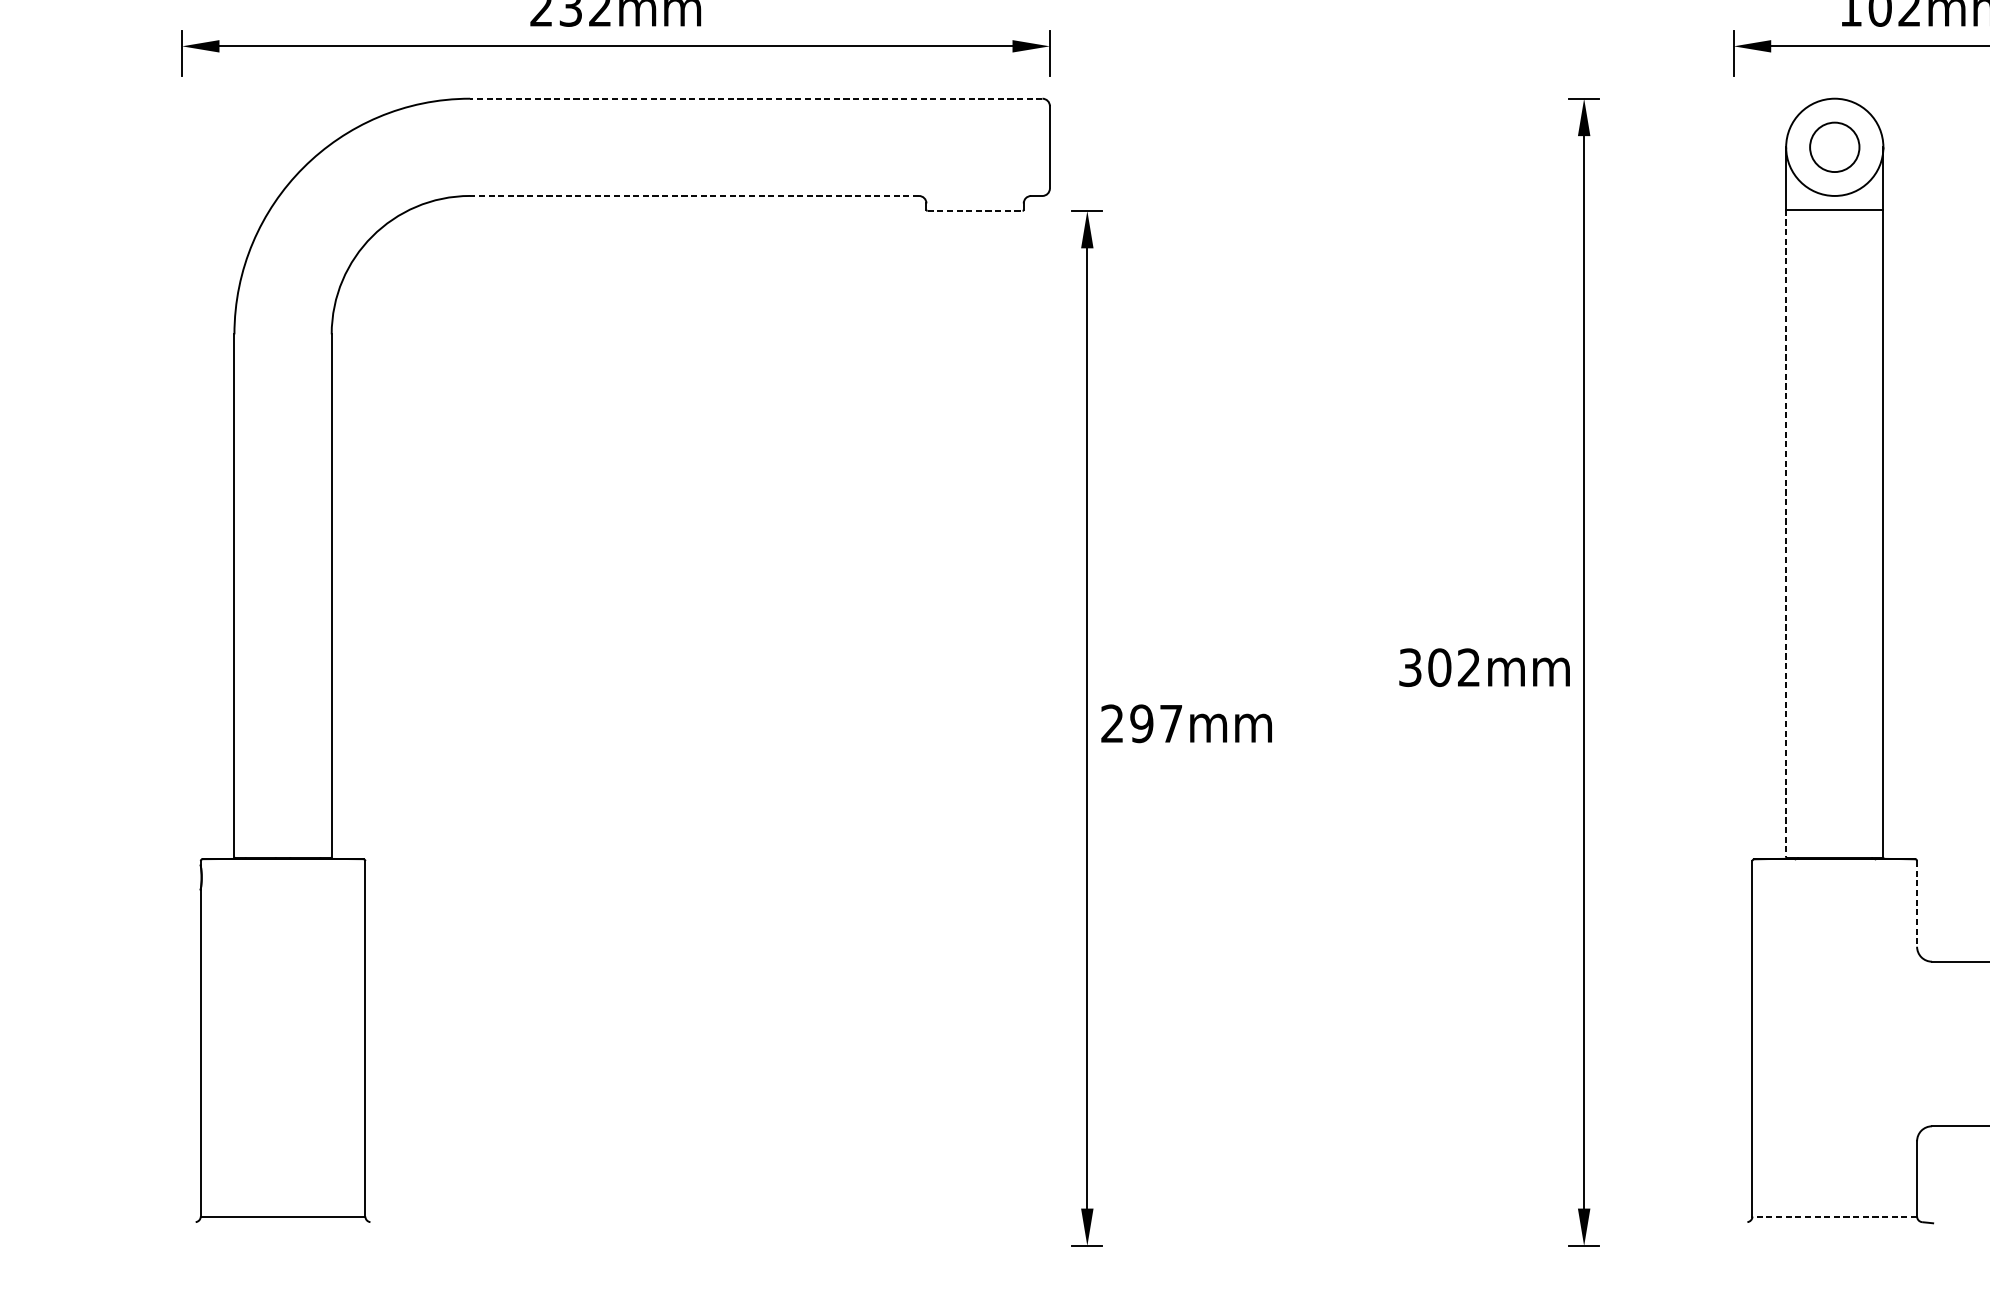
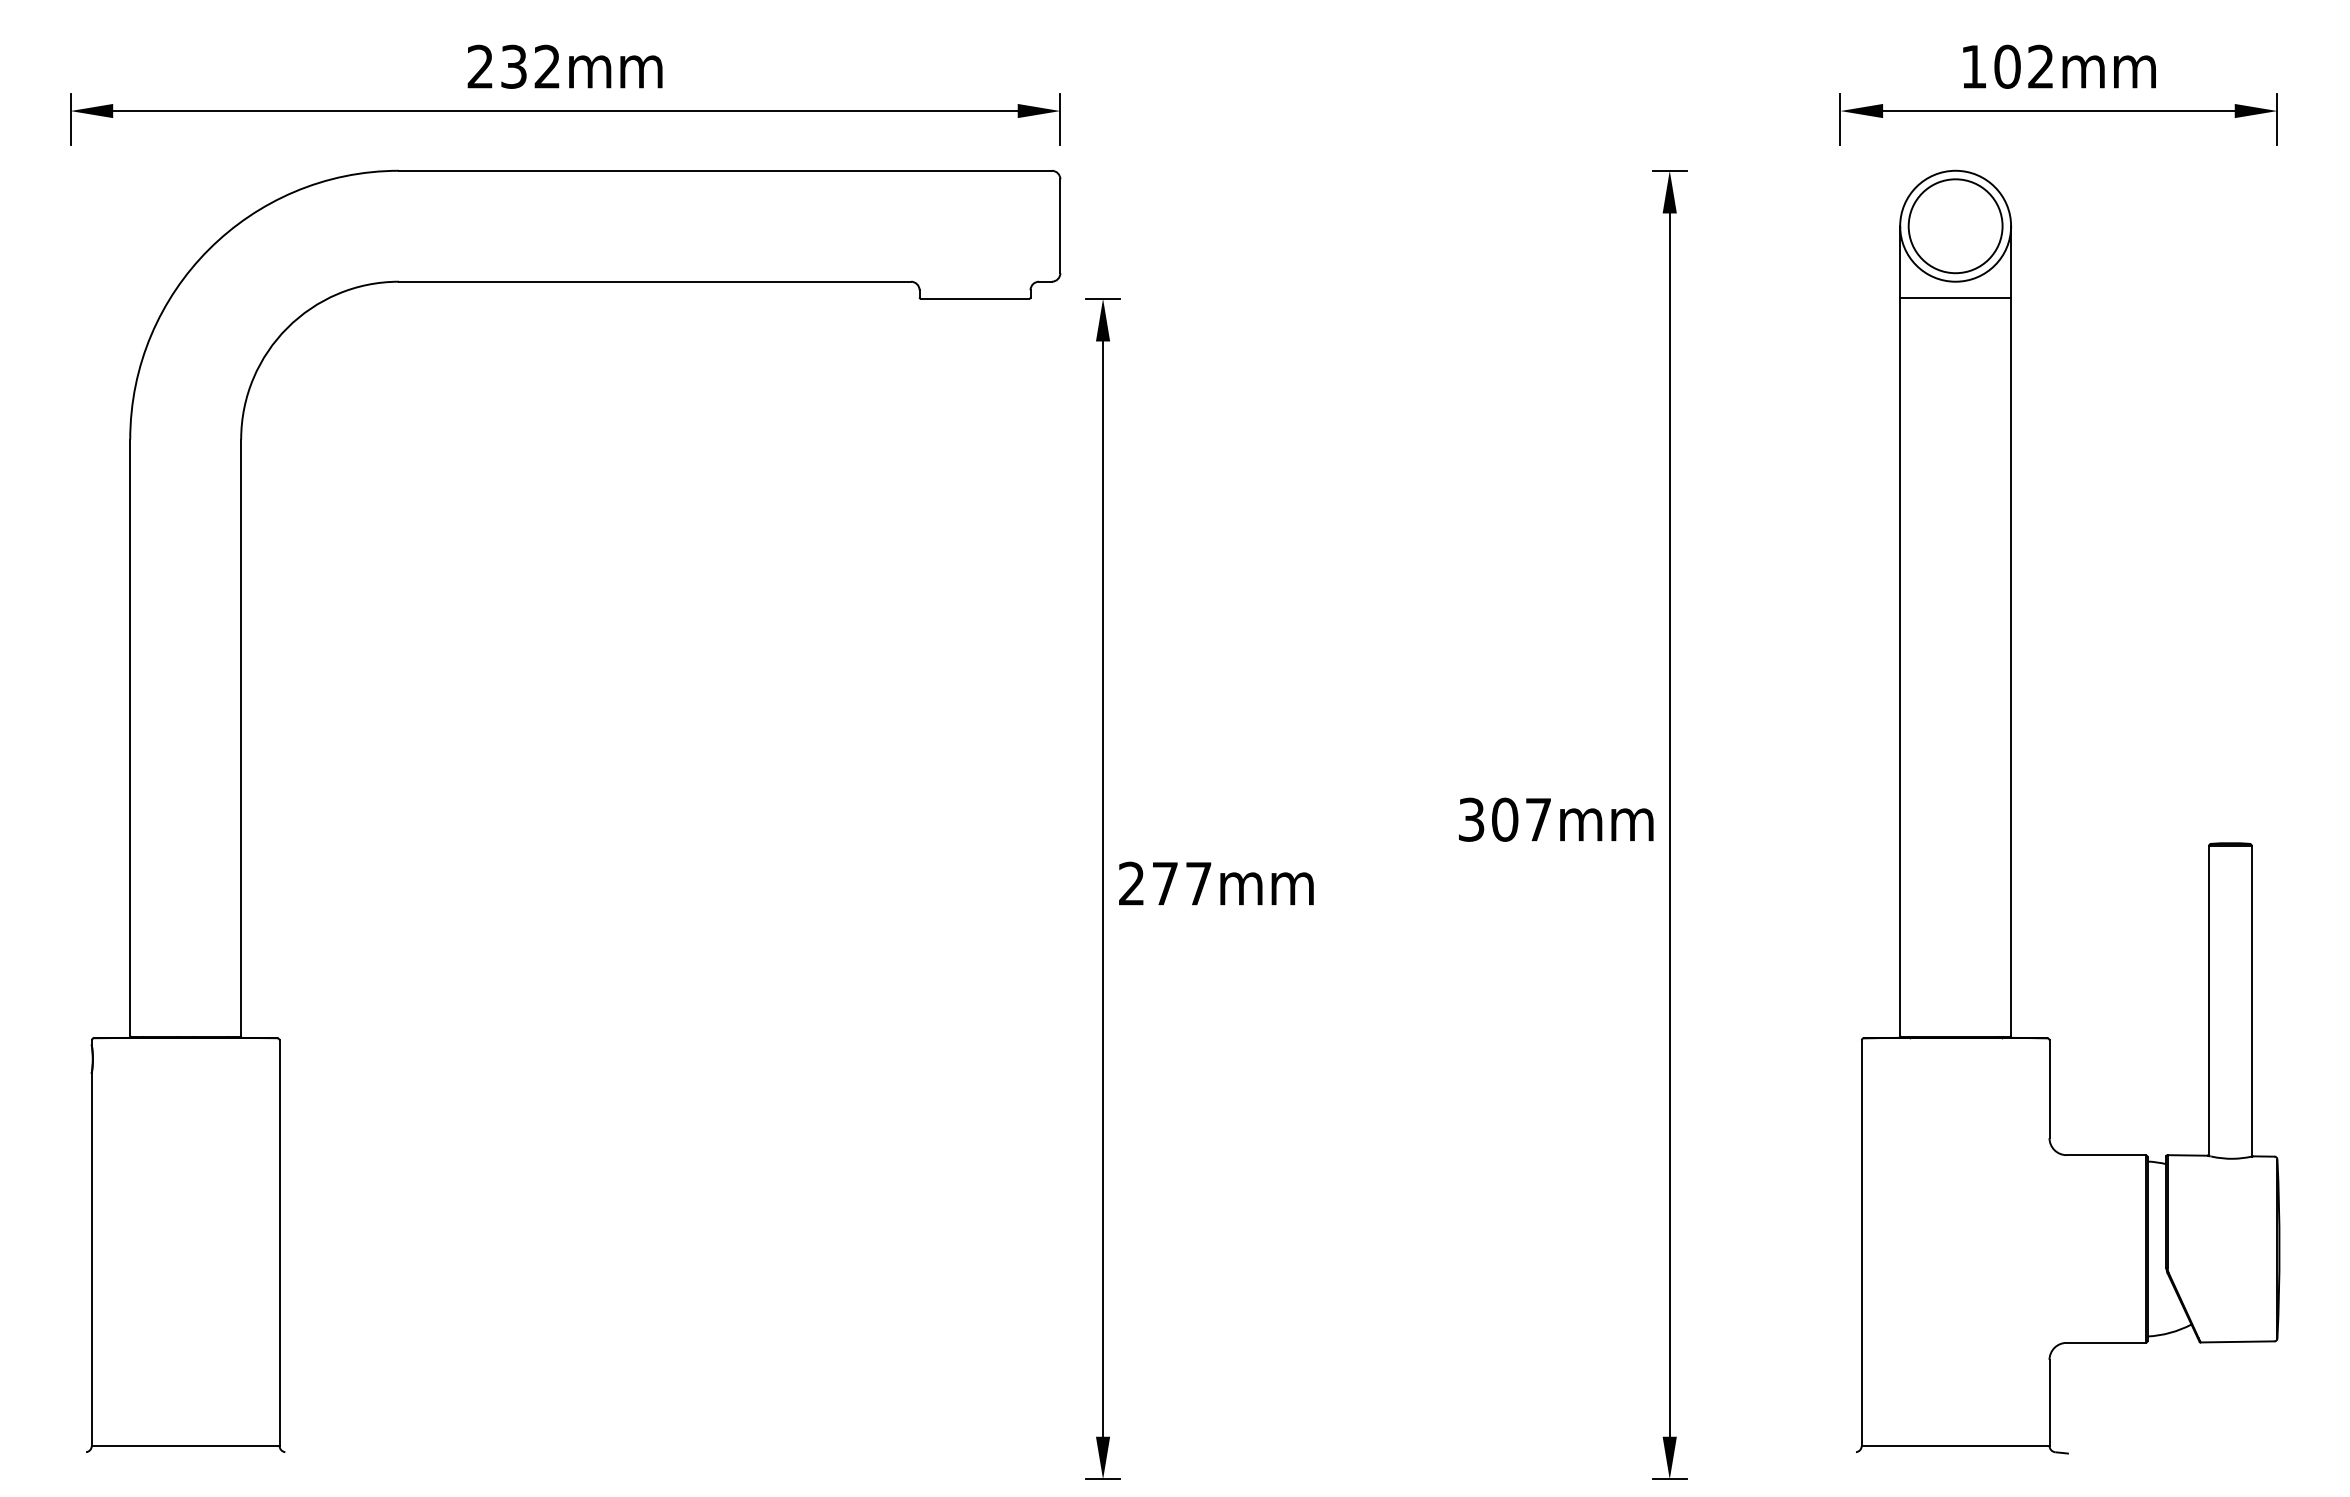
line: (755, 98) -> (724, 170), dashed -> solid
circle: (1834, 147) -> (1955, 226), size x1.67
line: (694, 195) -> (654, 281), dashed -> solid
line: (975, 210) -> (975, 298), dashed -> solid
line: (1786, 534) -> (1900, 667), dashed -> solid
text: (1468, 667) -> (1537, 819), 302mm -> 307mm
text: (1142, 723) -> (1165, 883), 297mm -> 277mm
line: (1917, 904) -> (2049, 1089), dashed -> solid
line: (1834, 1216) -> (1955, 1445), dashed -> solid

